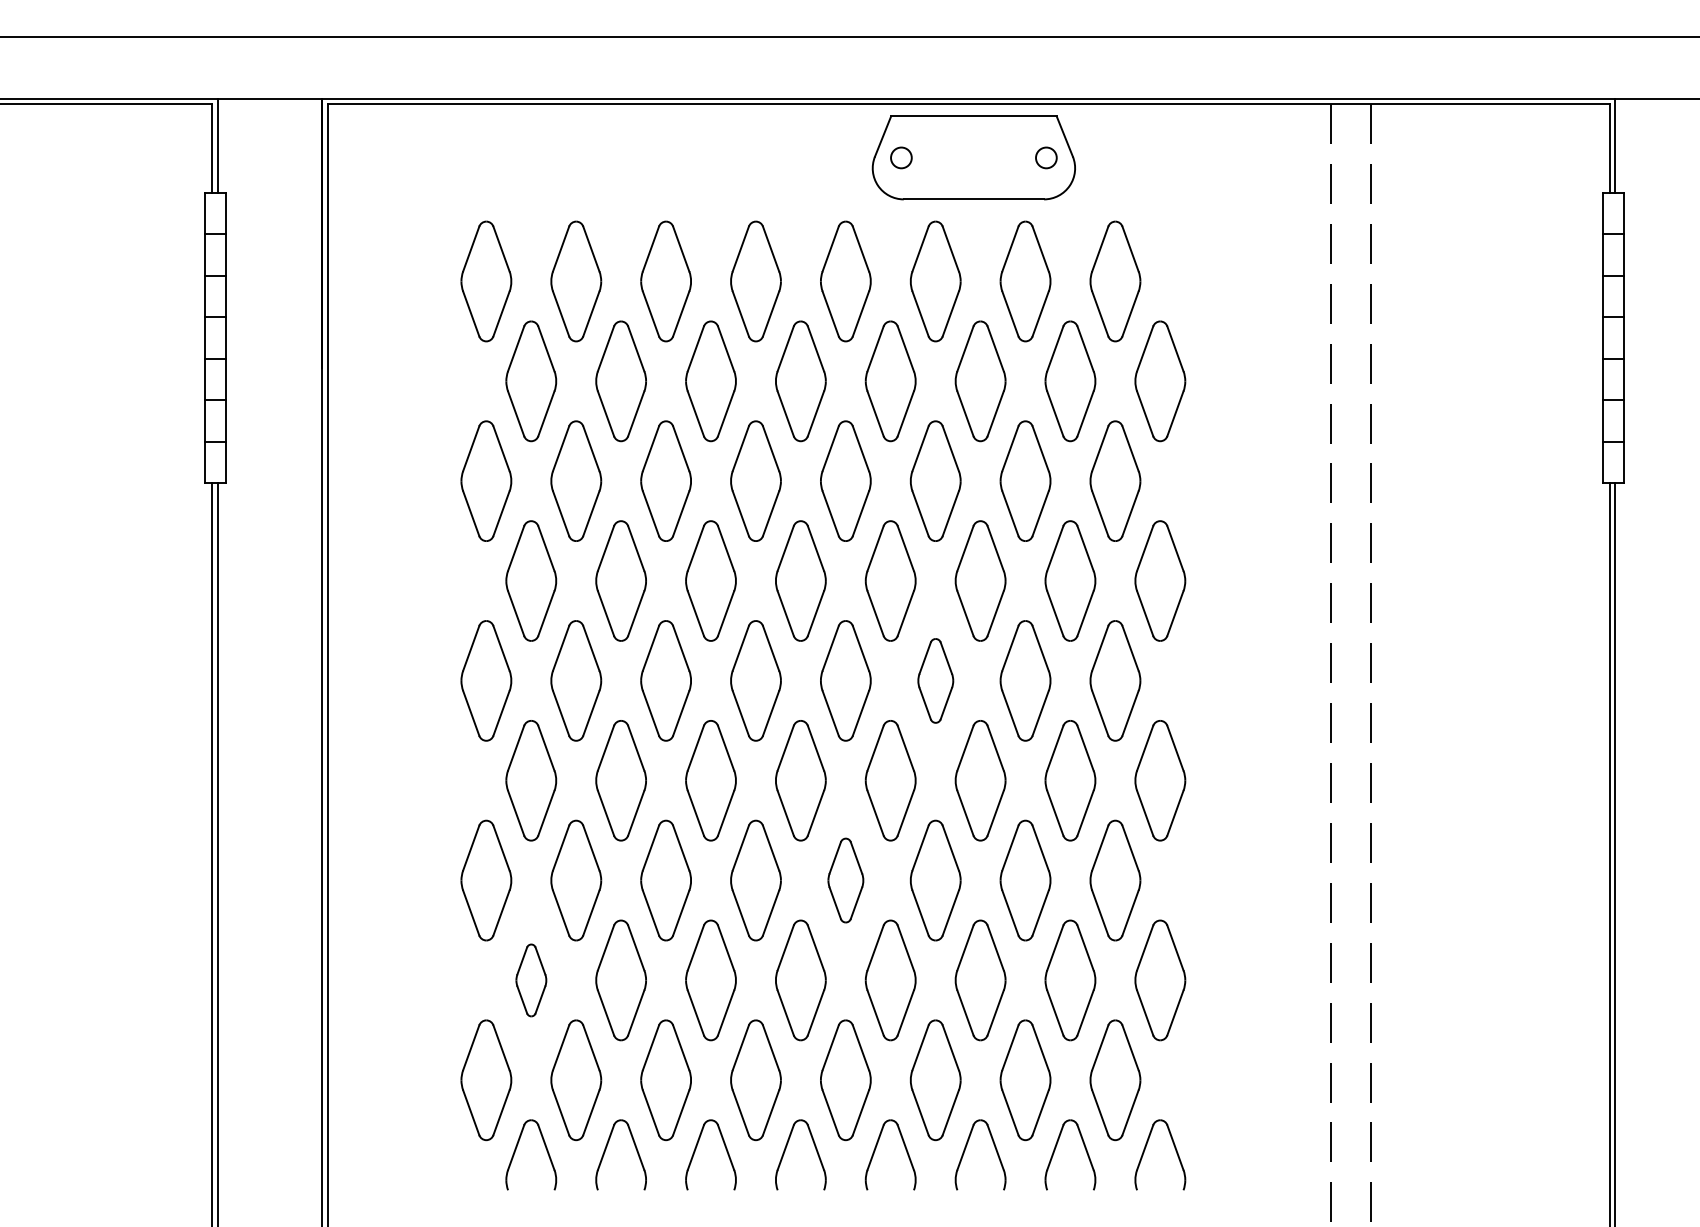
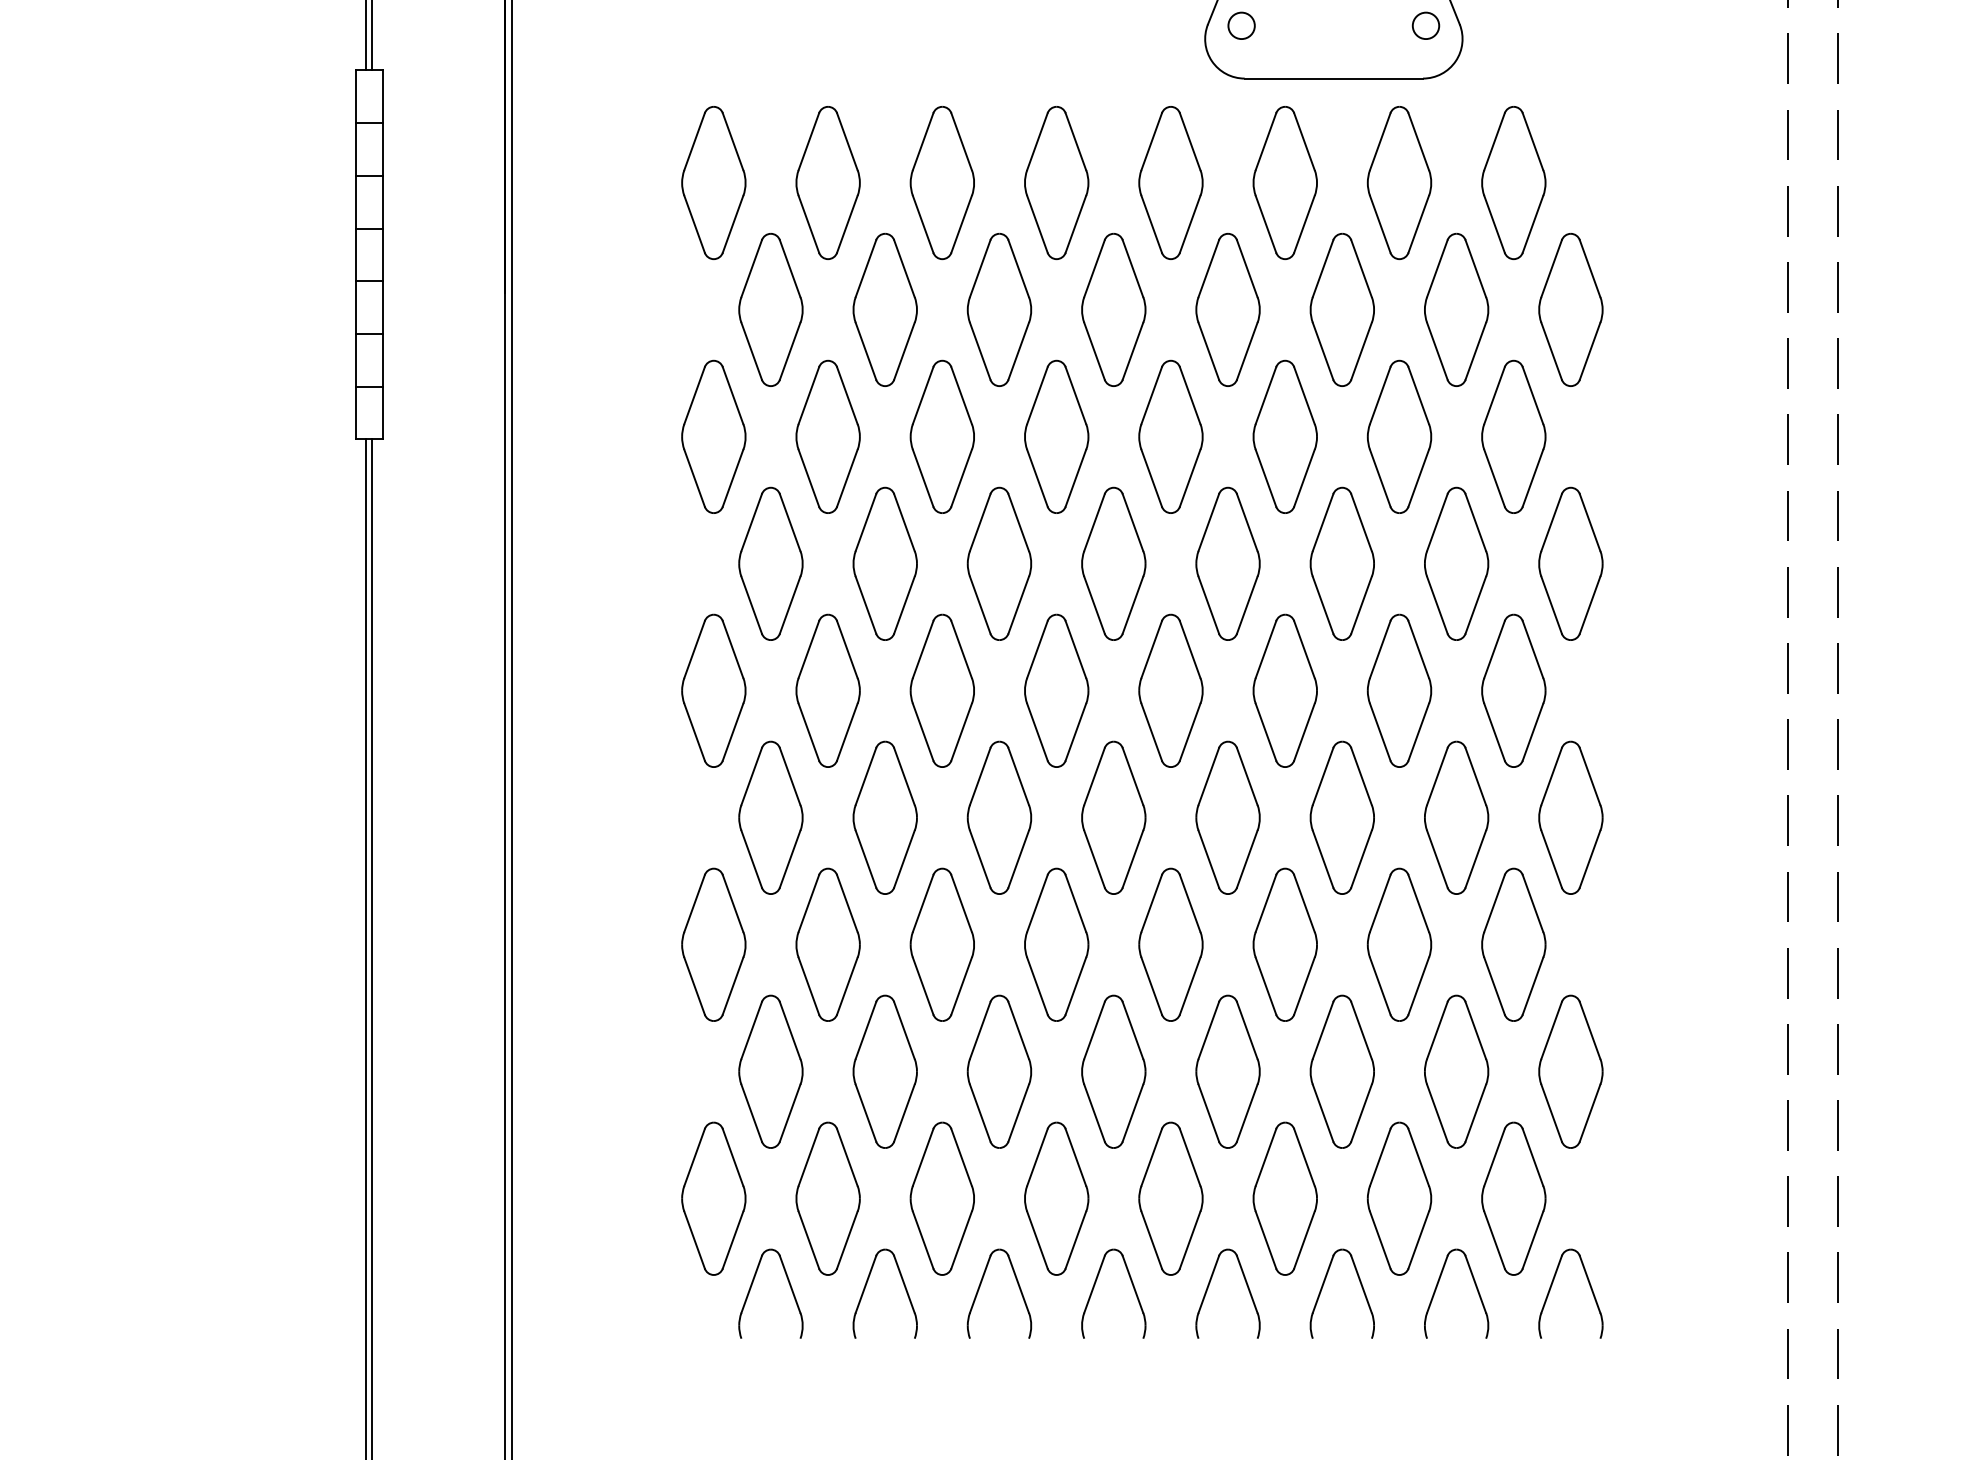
part: (935, 680) -> (1284, 690), size x1.43
part: (845, 880) -> (1170, 944), size x1.43
part: (531, 980) -> (771, 1071), size x1.67

